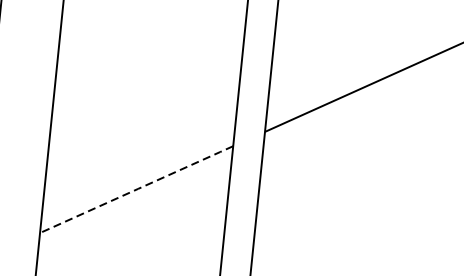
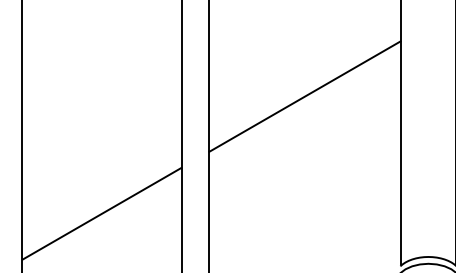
line: (138, 188) -> (103, 212), dashed -> solid

